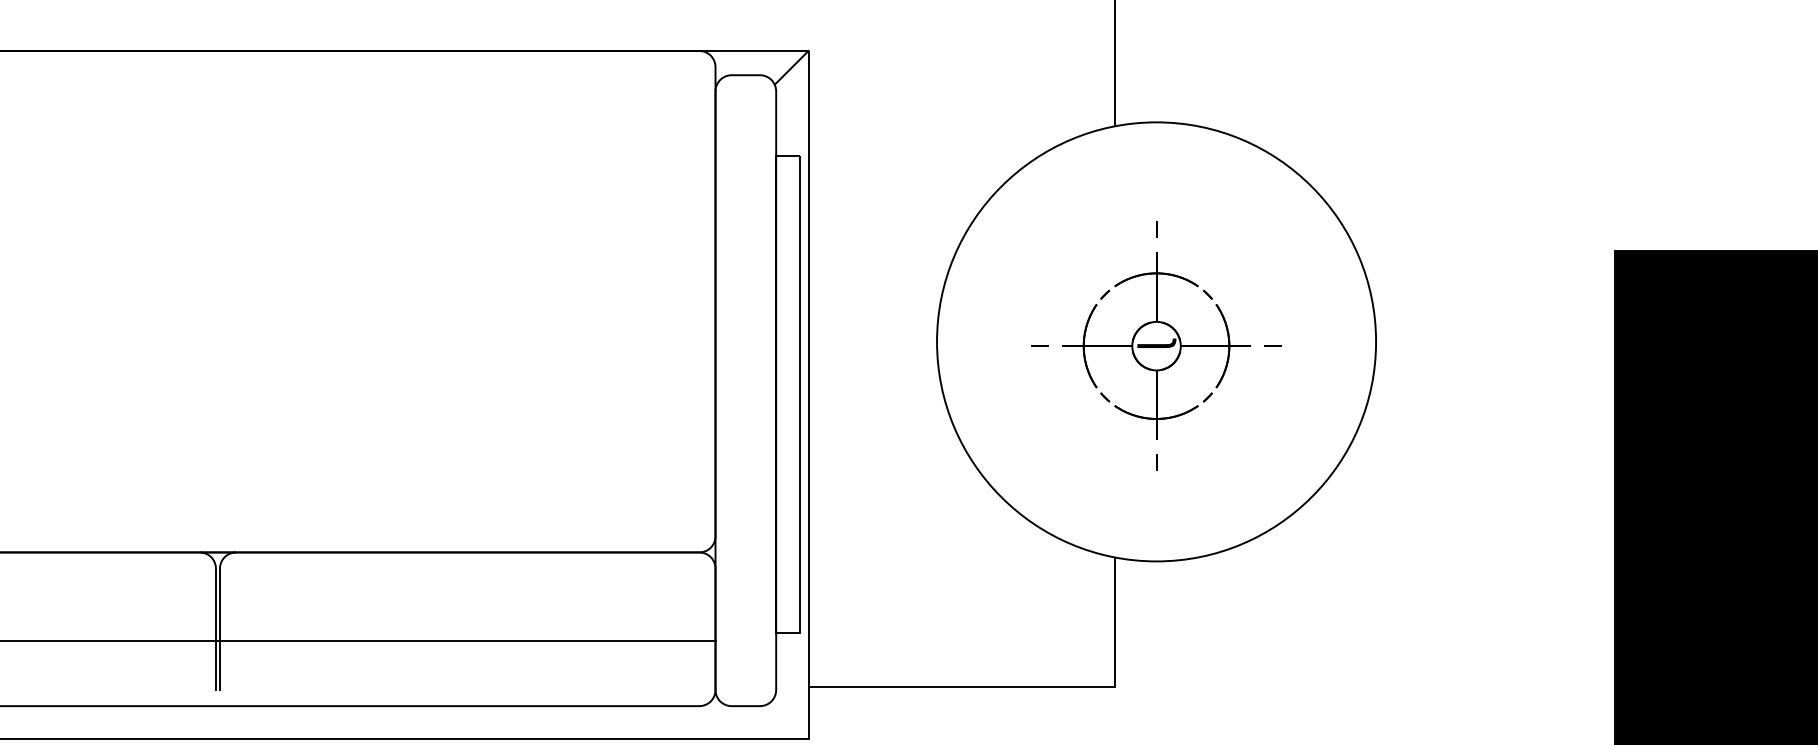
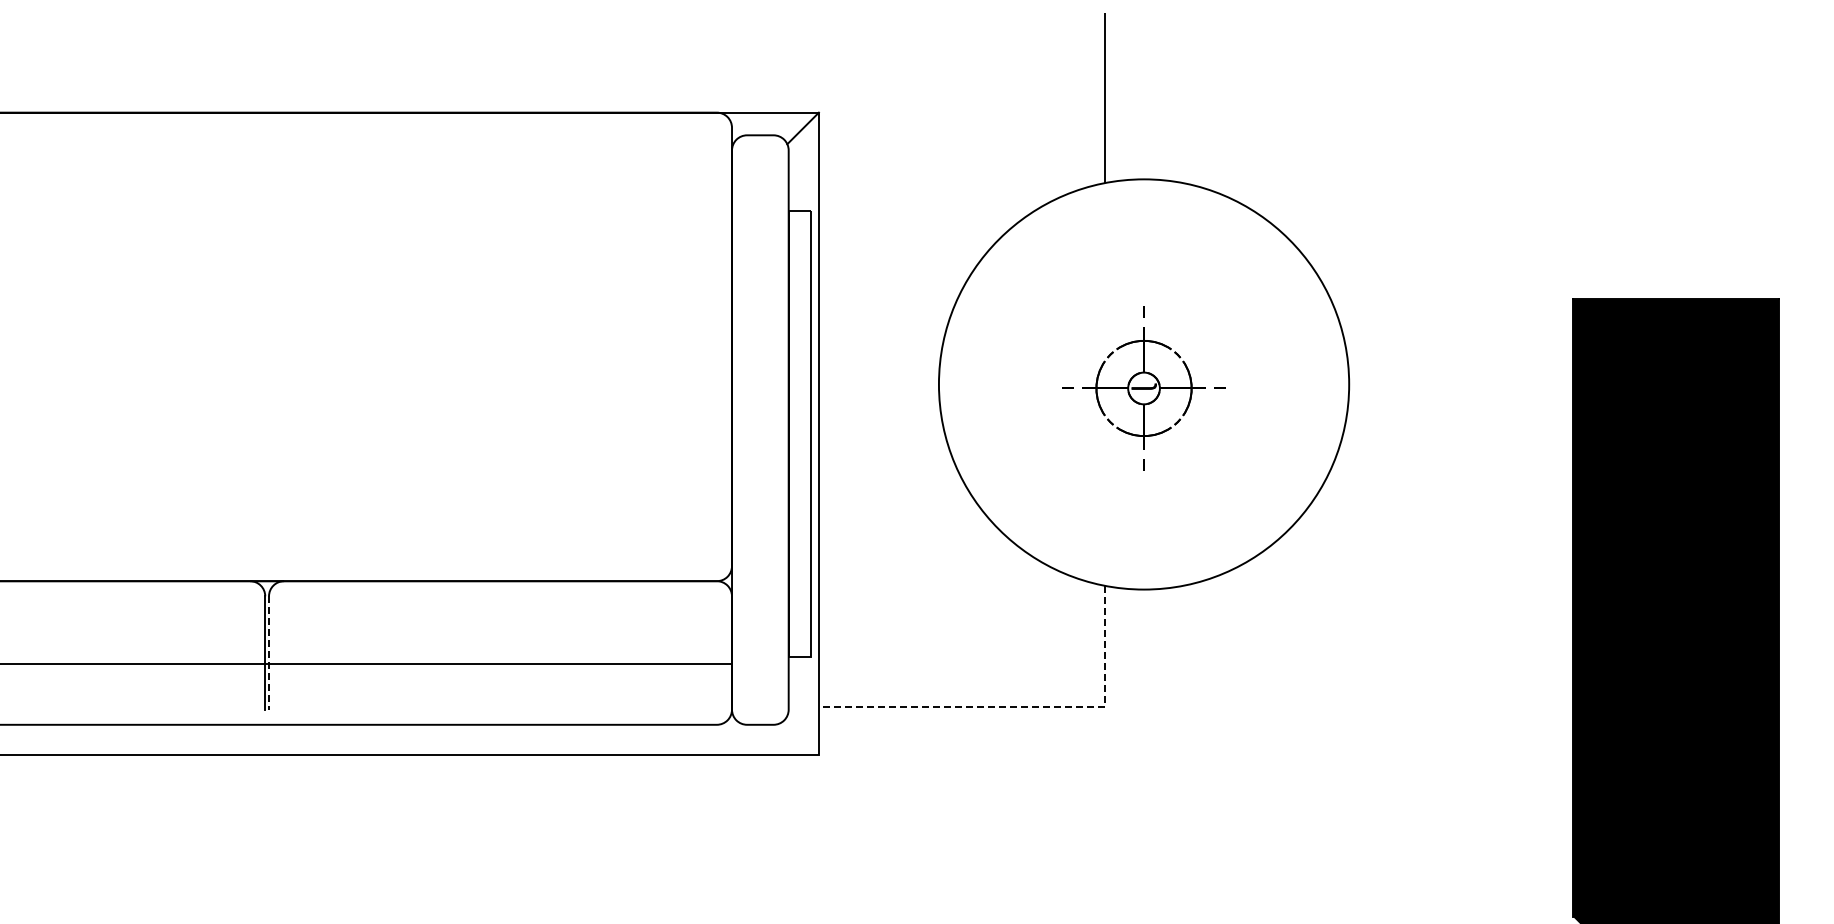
part: (1155, 346) -> (1143, 388), size x0.7
line: (220, 629) -> (269, 653), solid -> dashed
line: (1027, 686) -> (1023, 706), solid -> dashed

